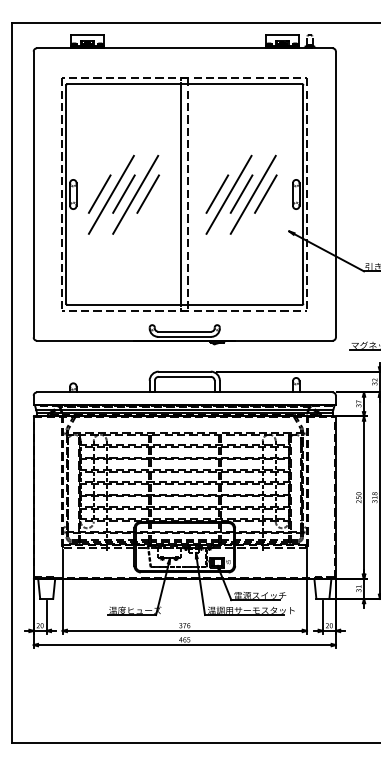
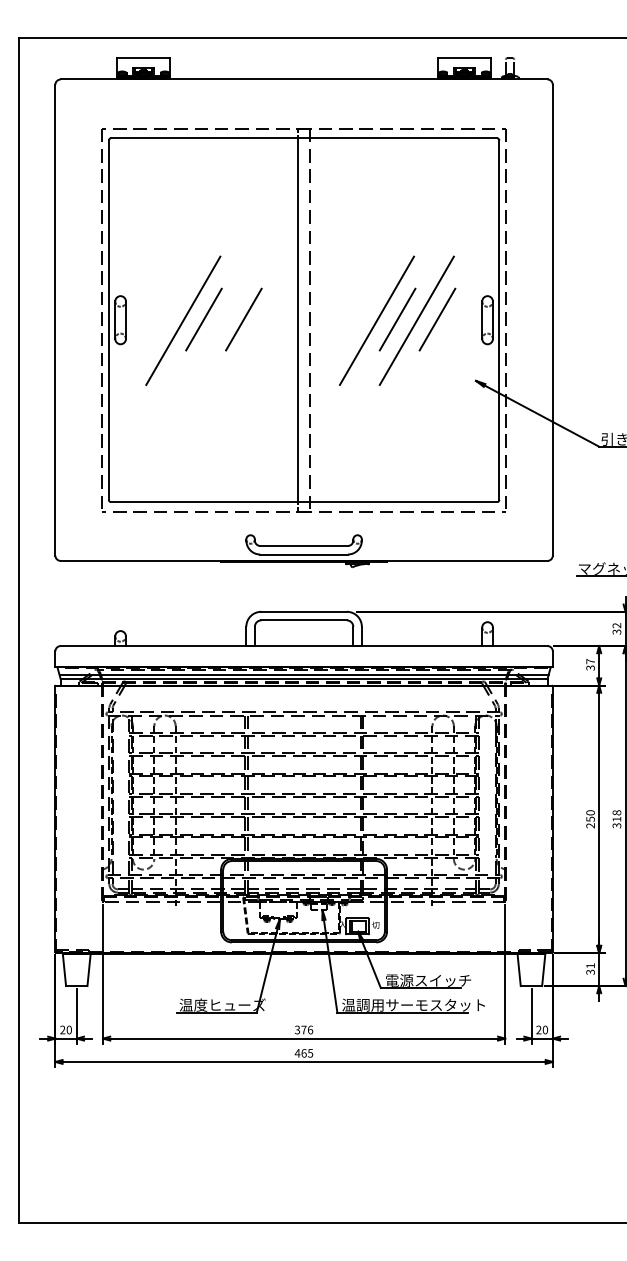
line: (99, 193) -> (163, 318), removed
line: (217, 193) -> (357, 318), removed
line: (135, 194) -> (222, 320), removed

